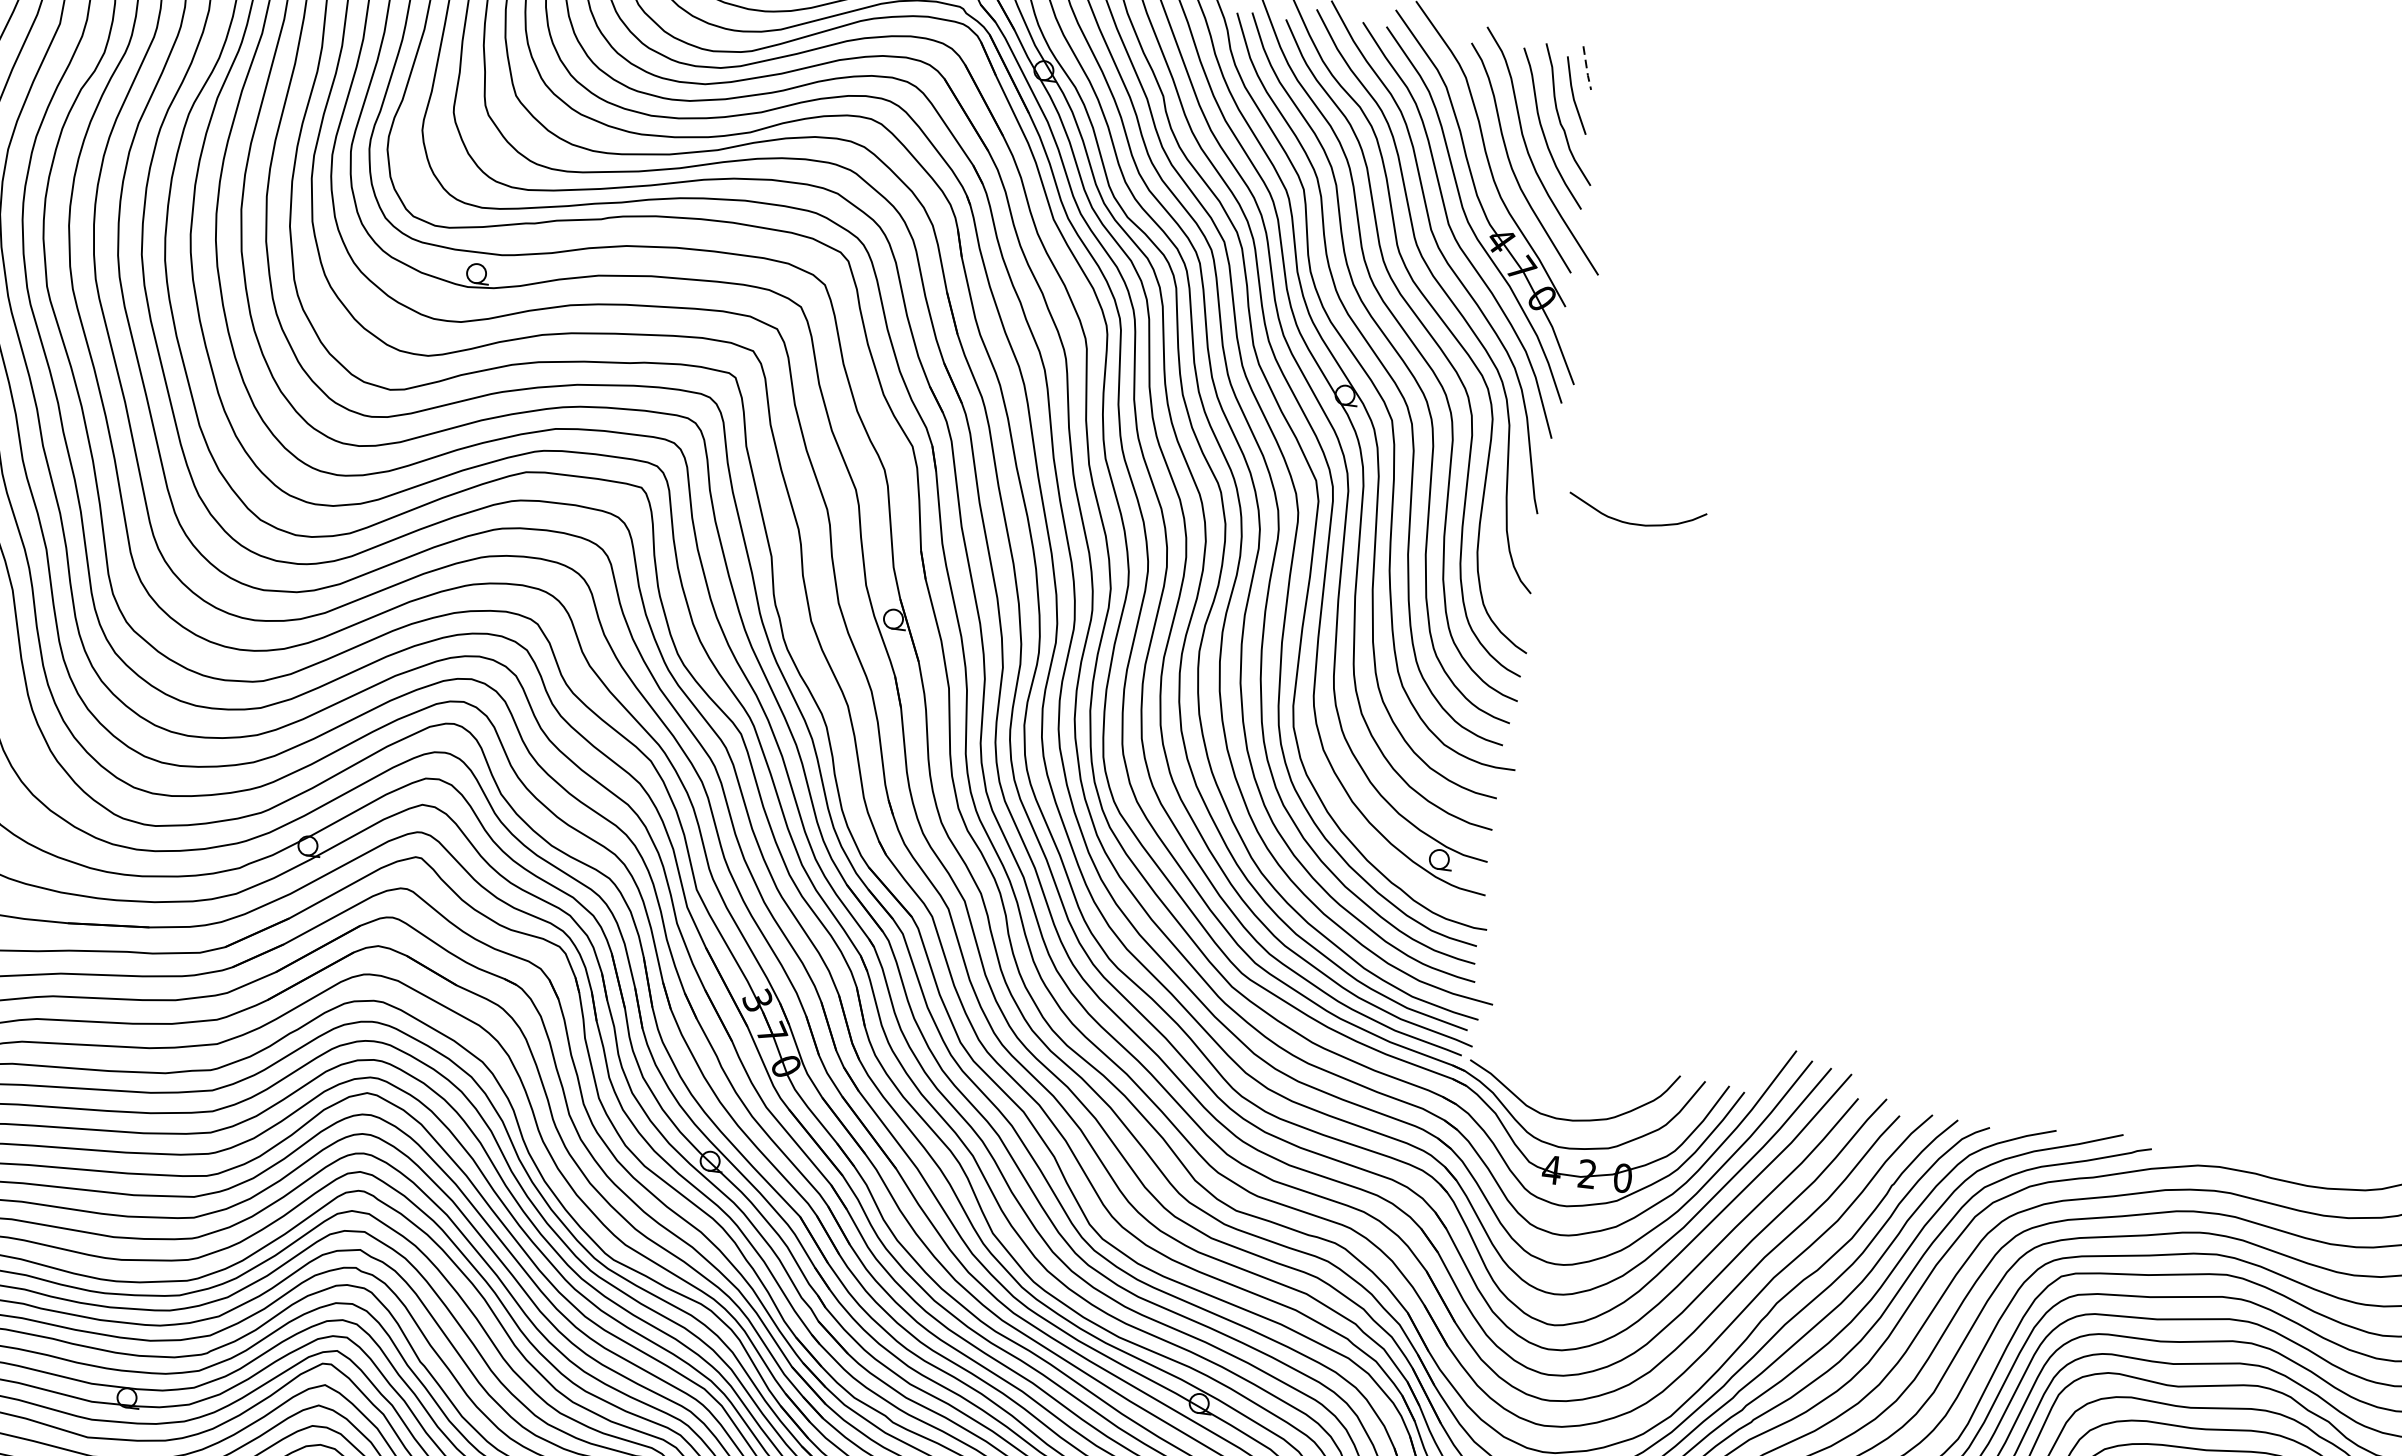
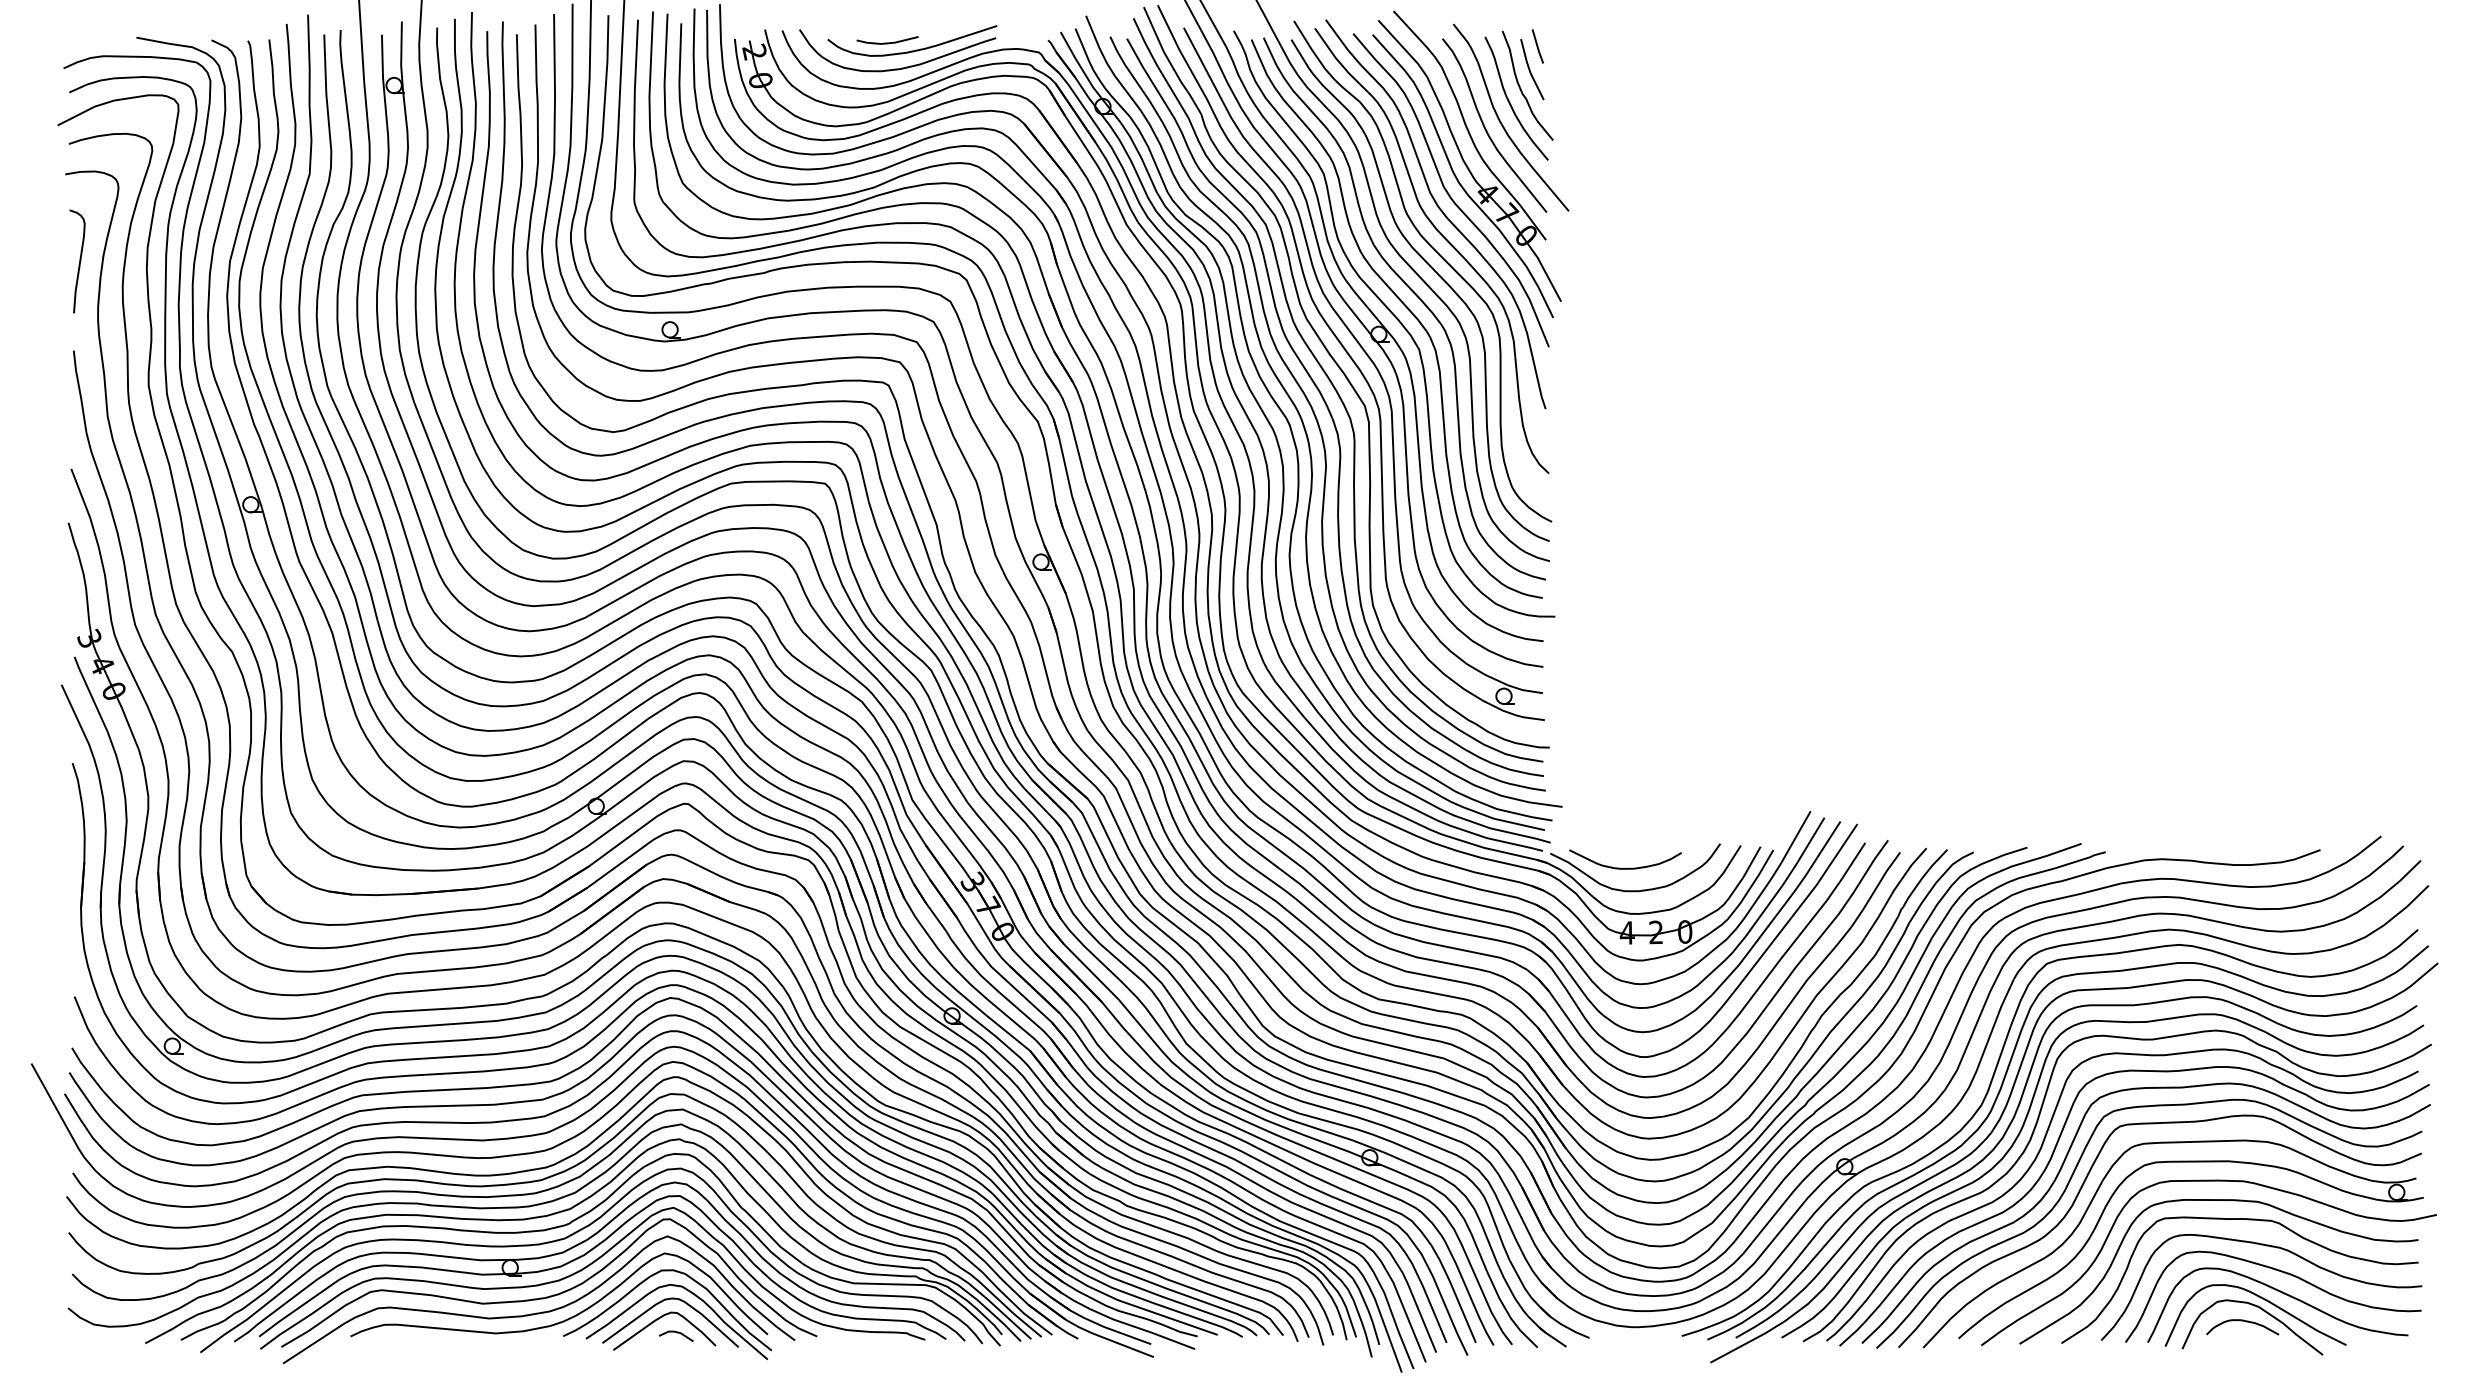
line: (1586, 69) -> (1537, 47), dashed -> solid
curve: (1635, 522) -> (1625, 867), moved

